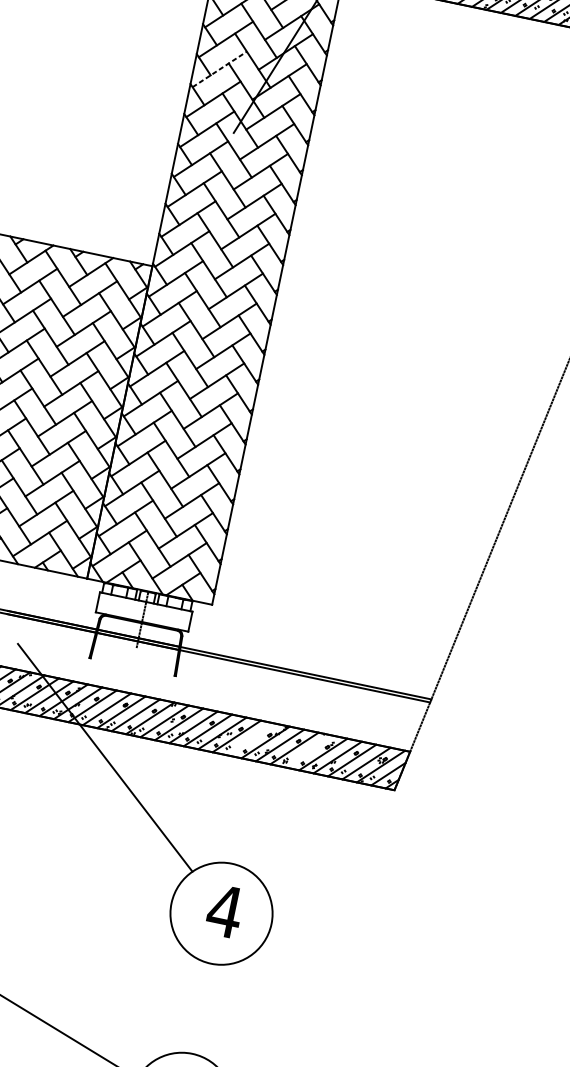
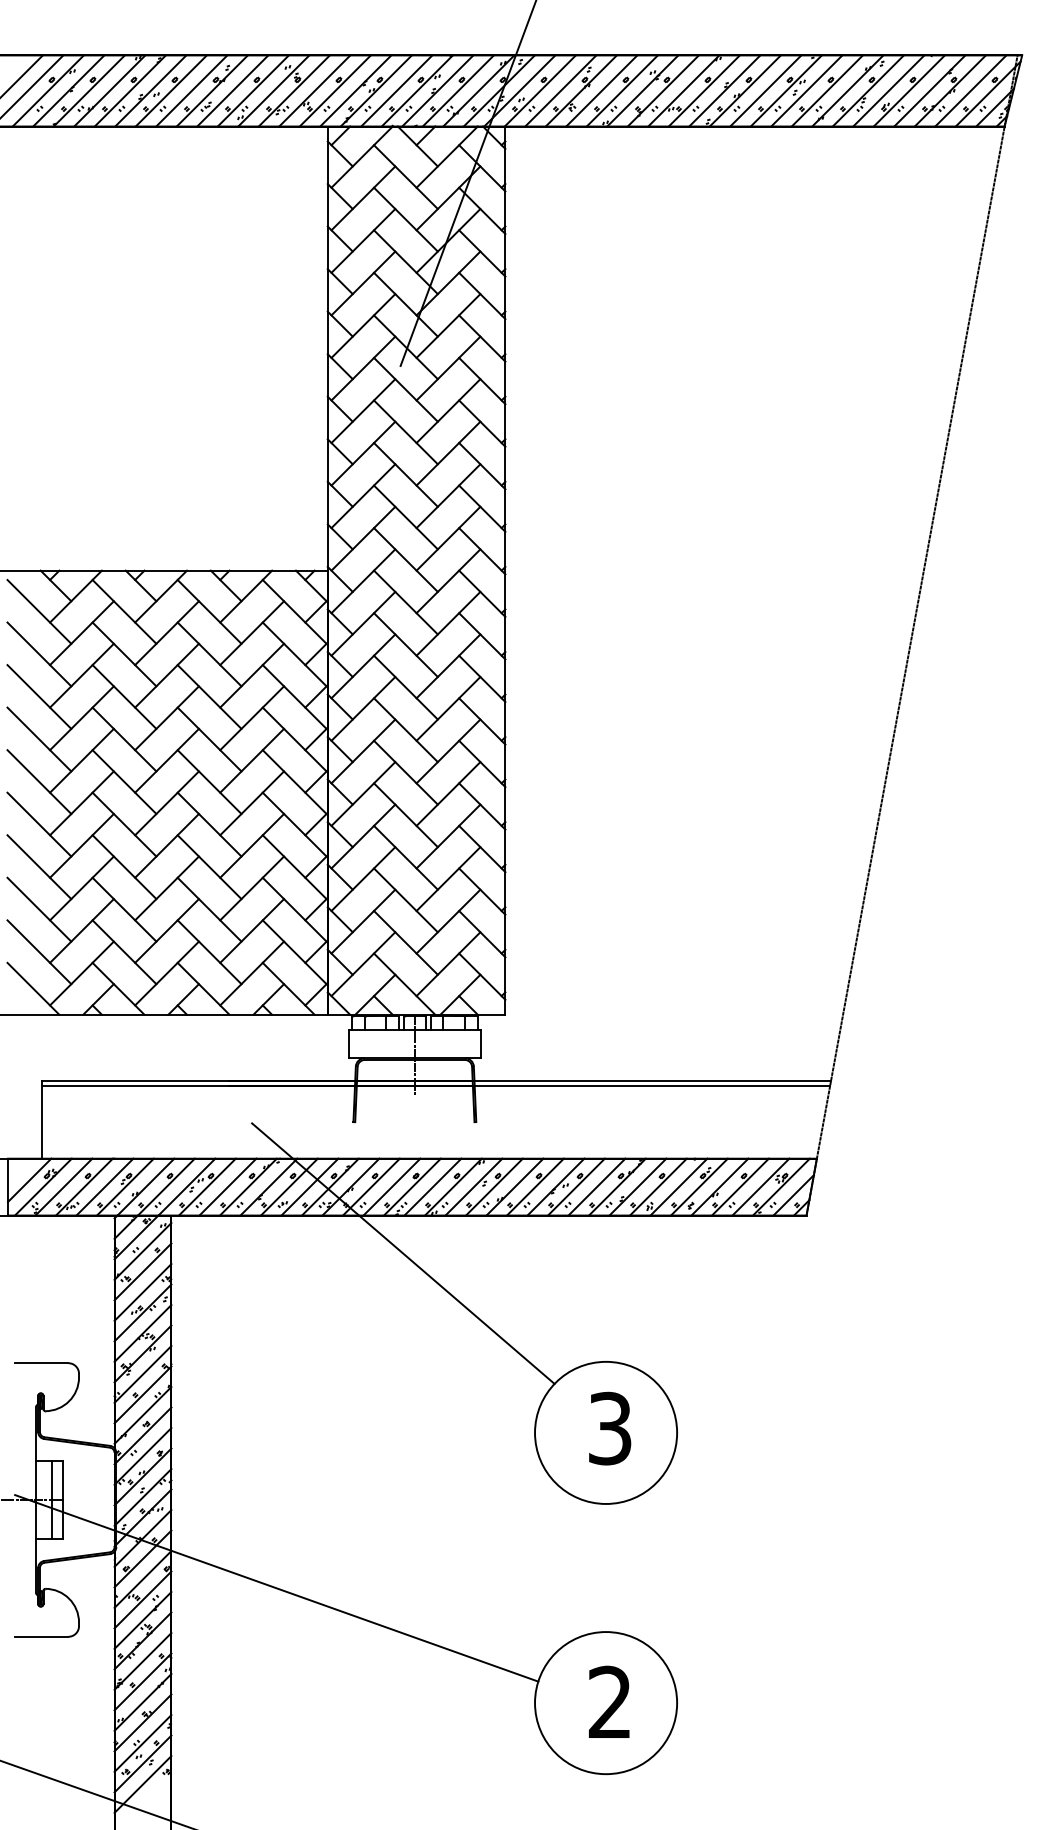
line: (219, 69) -> (363, 283), dashed -> solid
line: (251, 738) -> (596, 1186), added
line: (308, 751) -> (678, 1186), added
text: (224, 911) -> (609, 1428), 4 -> 3

